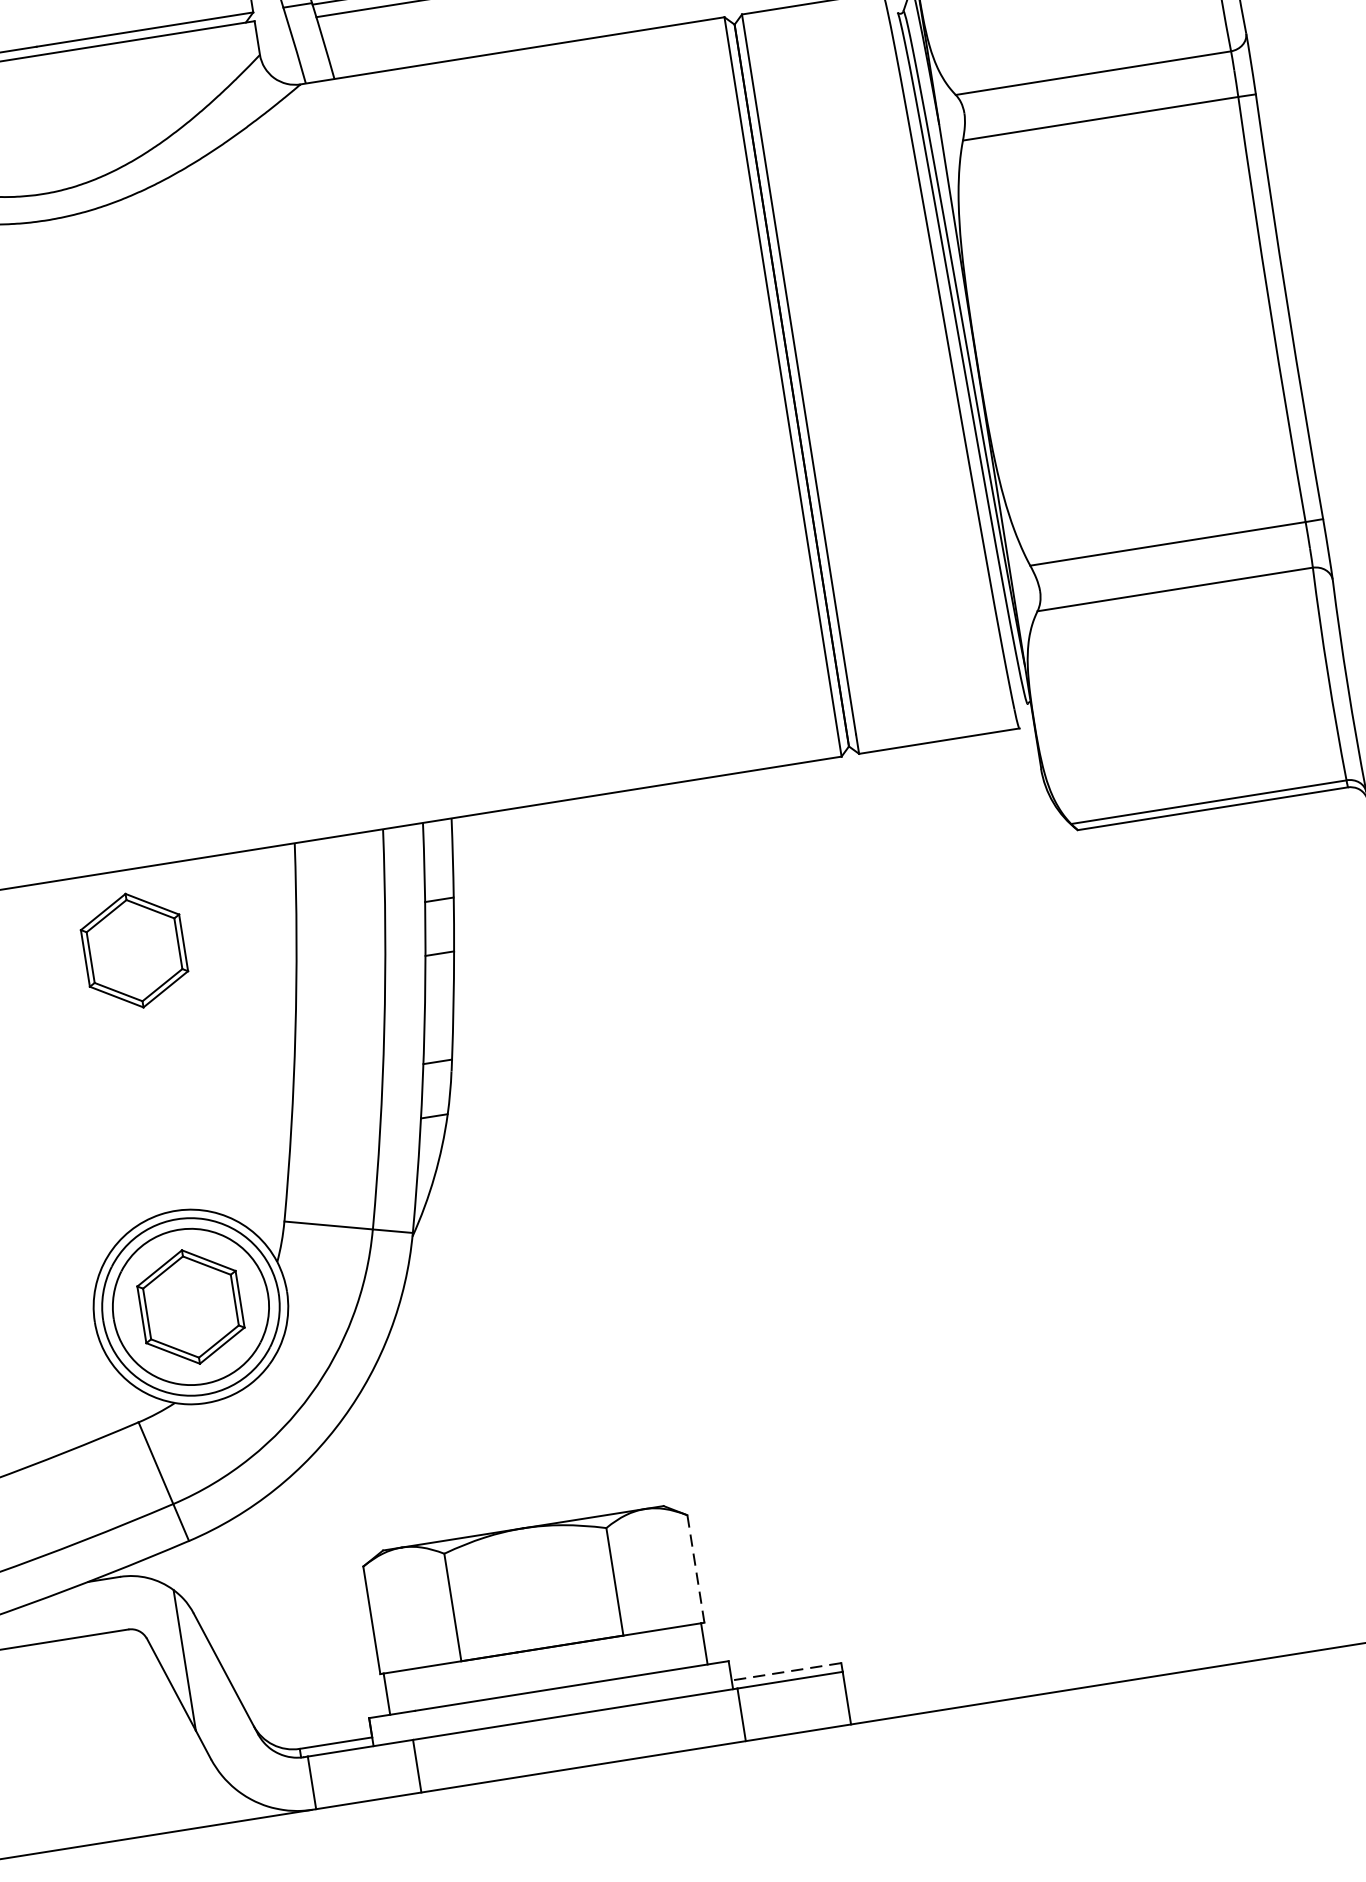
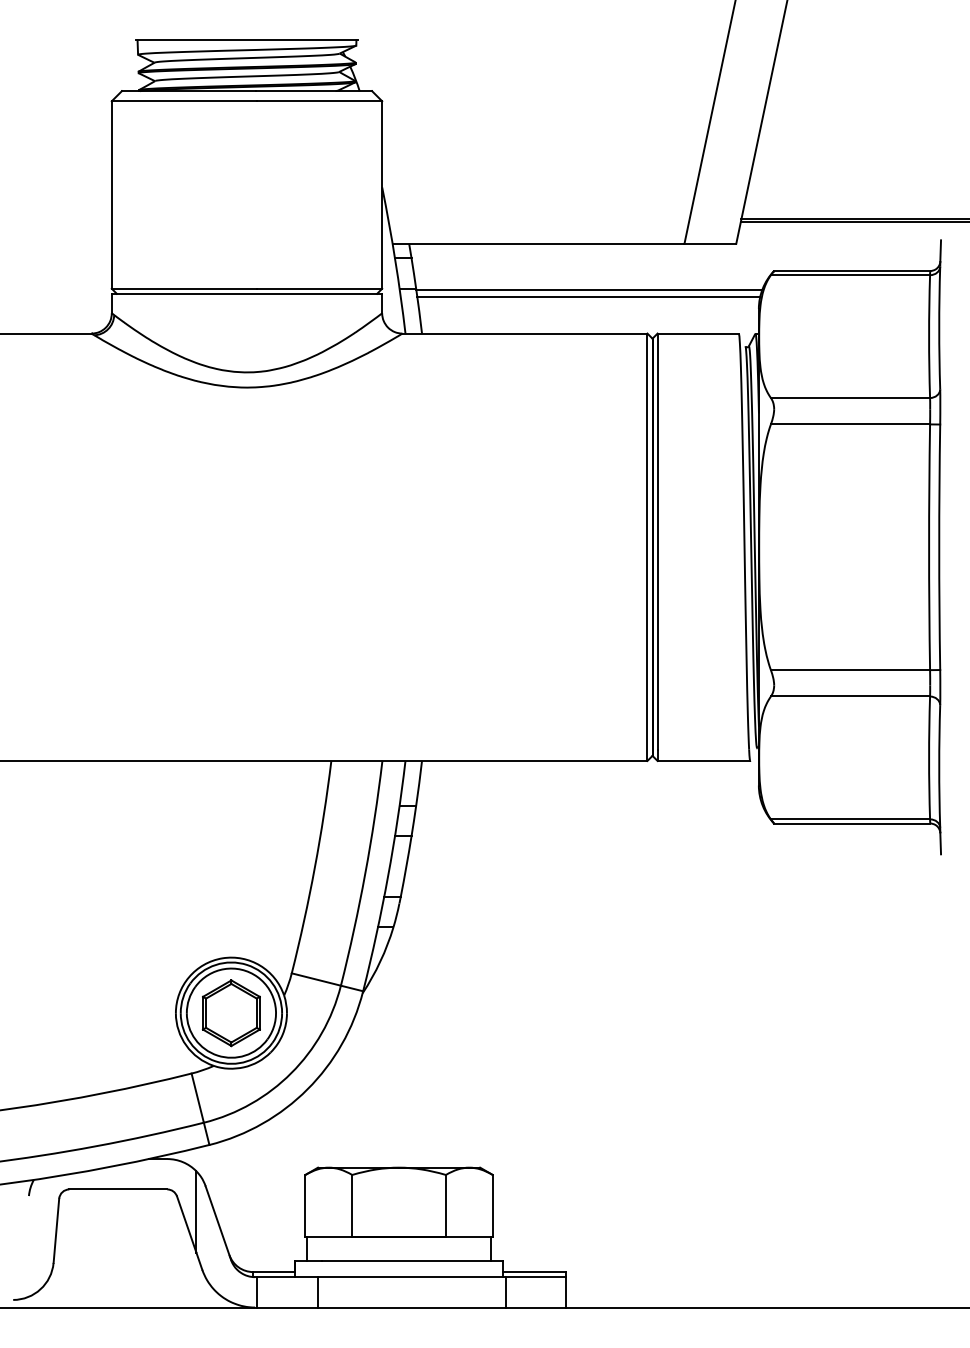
part: (132, 951) -> (230, 807), removed
line: (695, 1568) -> (492, 1205), dashed -> solid
line: (786, 1672) -> (534, 1272), dashed -> solid

